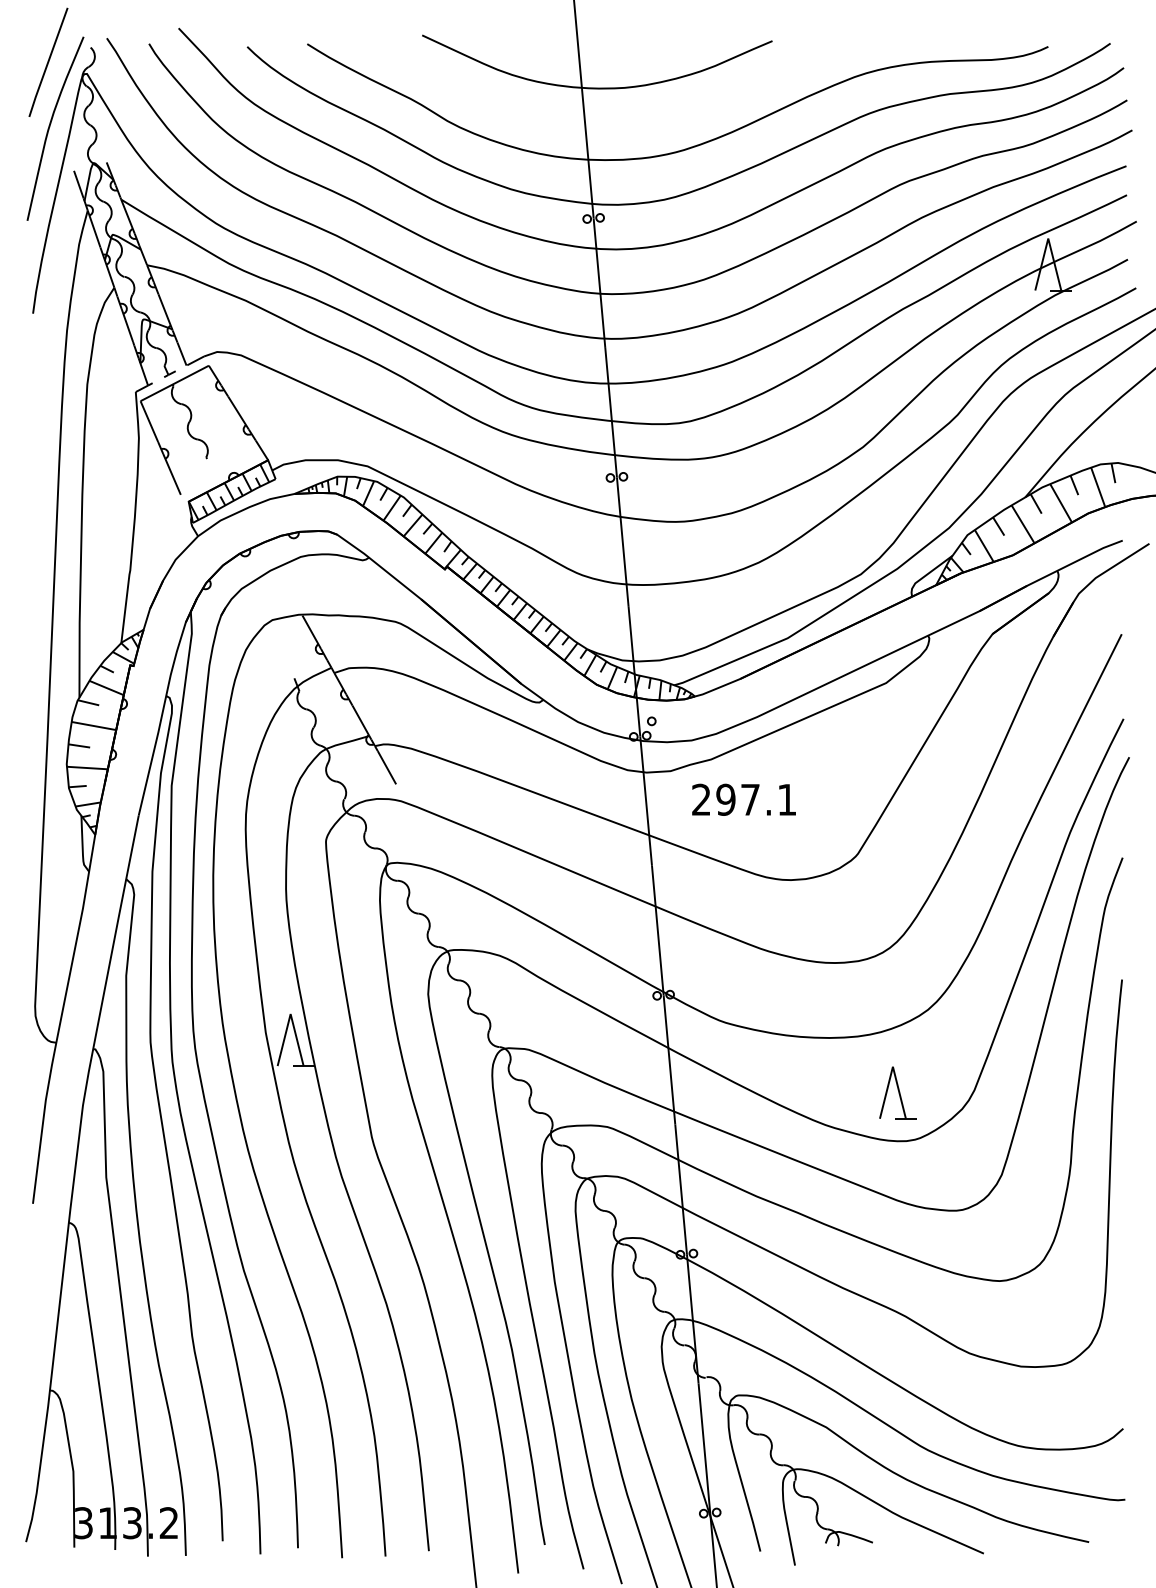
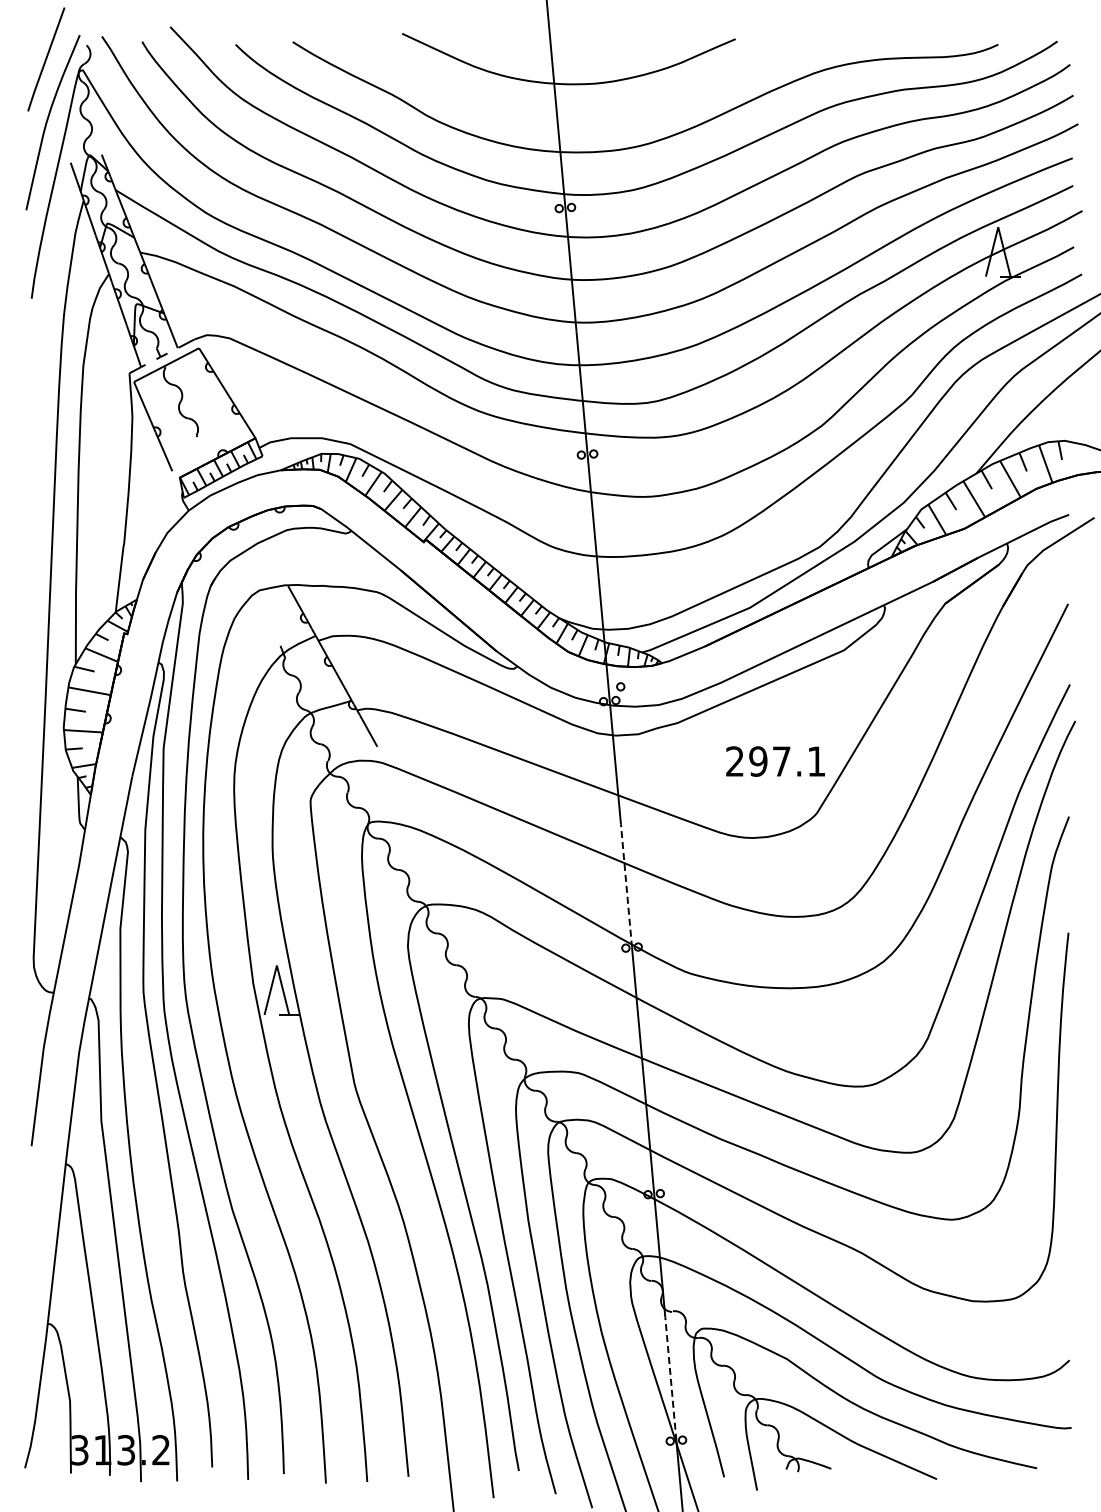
text: (743, 799) -> (775, 761), moved
line: (657, 930) -> (626, 885), solid -> dashed
part: (897, 1092) -> (854, 1040), removed
line: (704, 1448) -> (670, 1379), solid -> dashed

